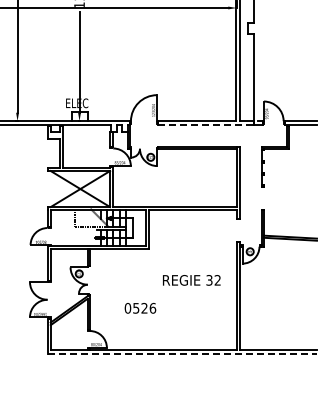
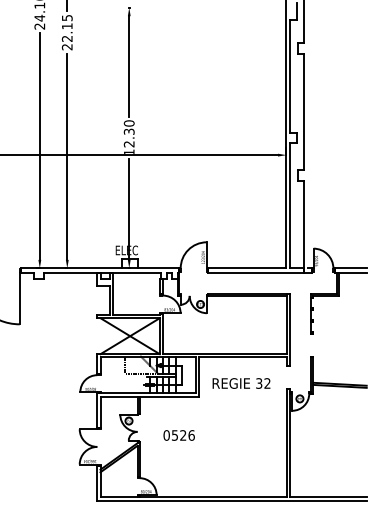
line: (205, 125) -> (255, 272), dashed -> solid
text: (191, 280) -> (241, 383), moved
text: (139, 308) -> (178, 435), moved
line: (182, 354) -> (232, 501), dashed -> solid

